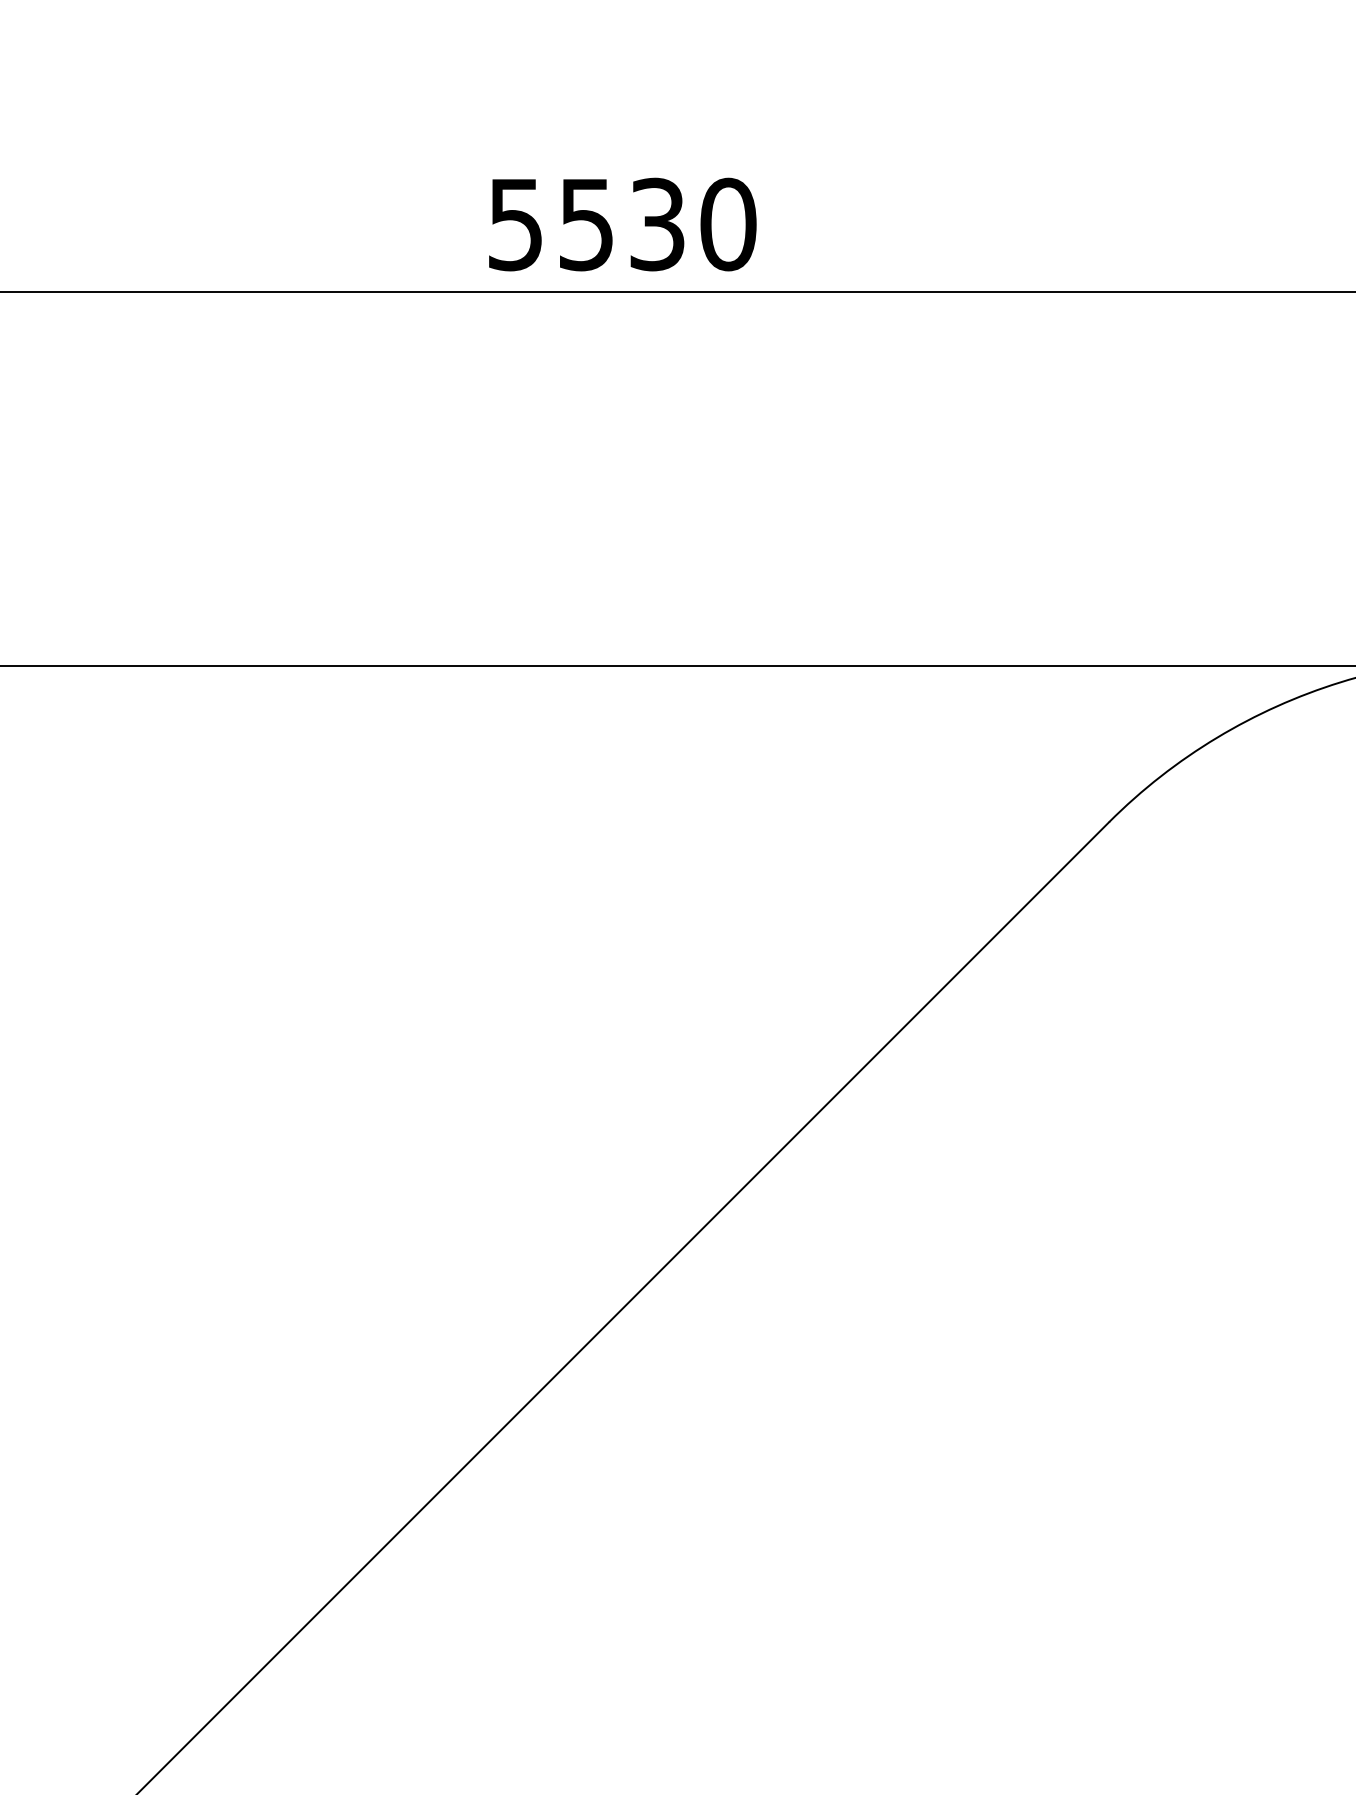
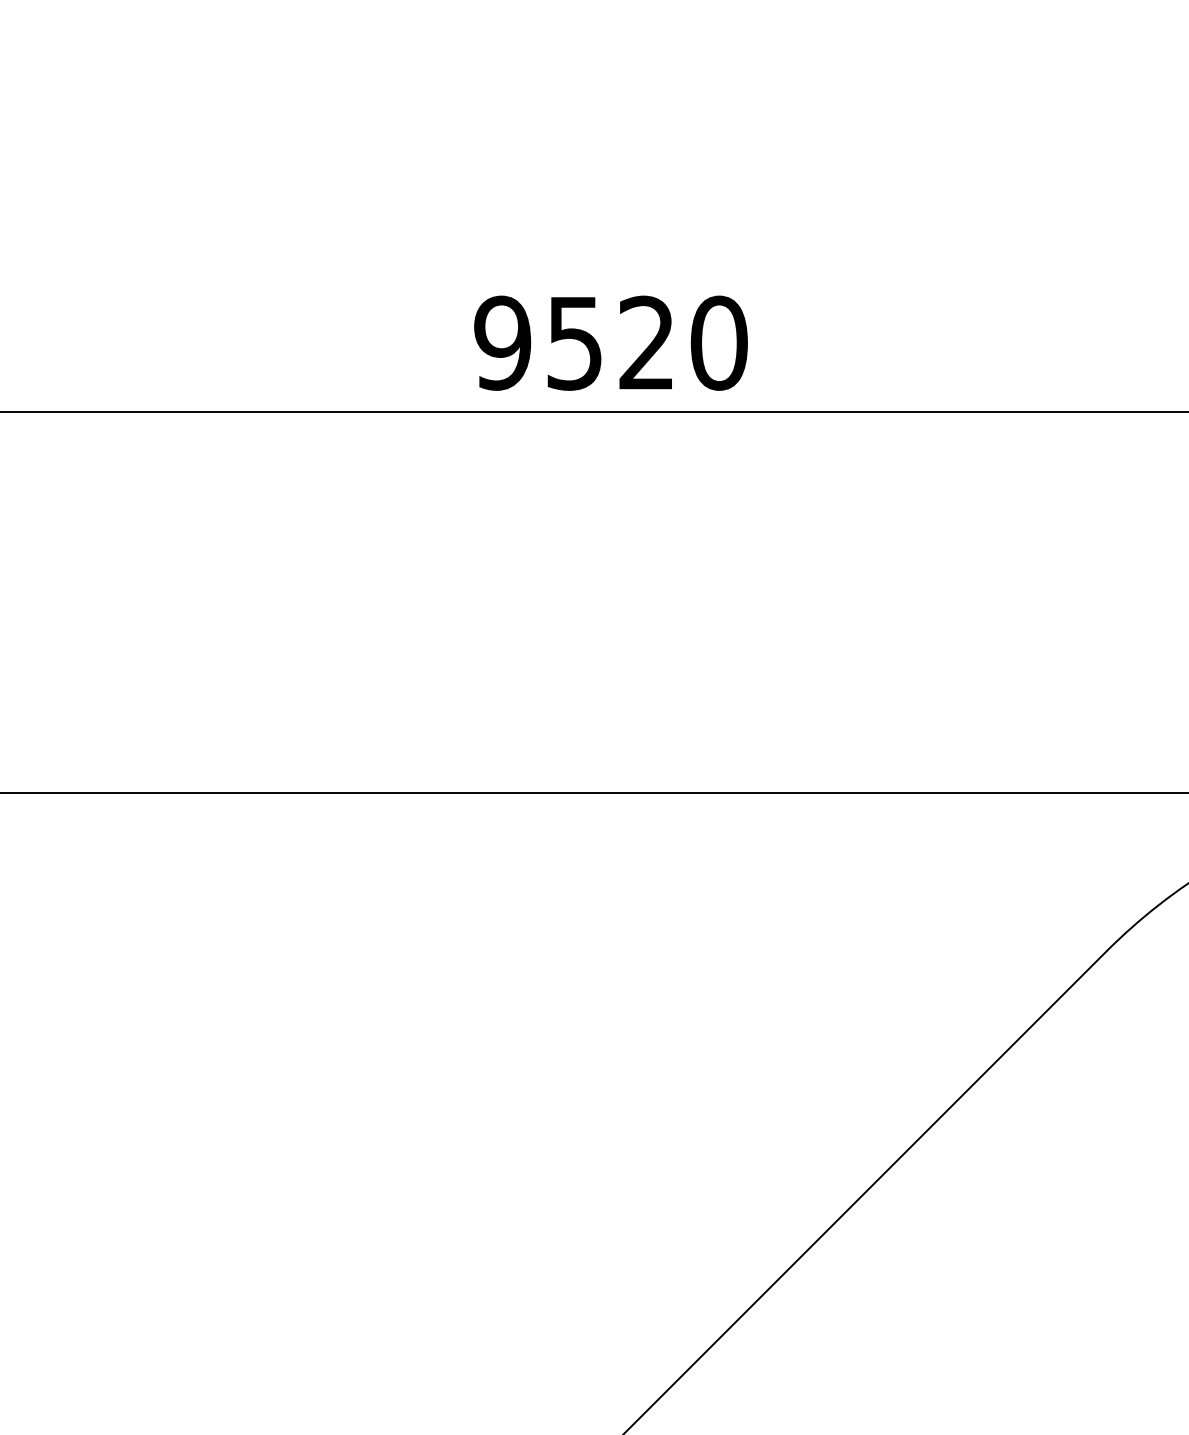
text: (585, 224) -> (573, 343), 5530 -> 9520

